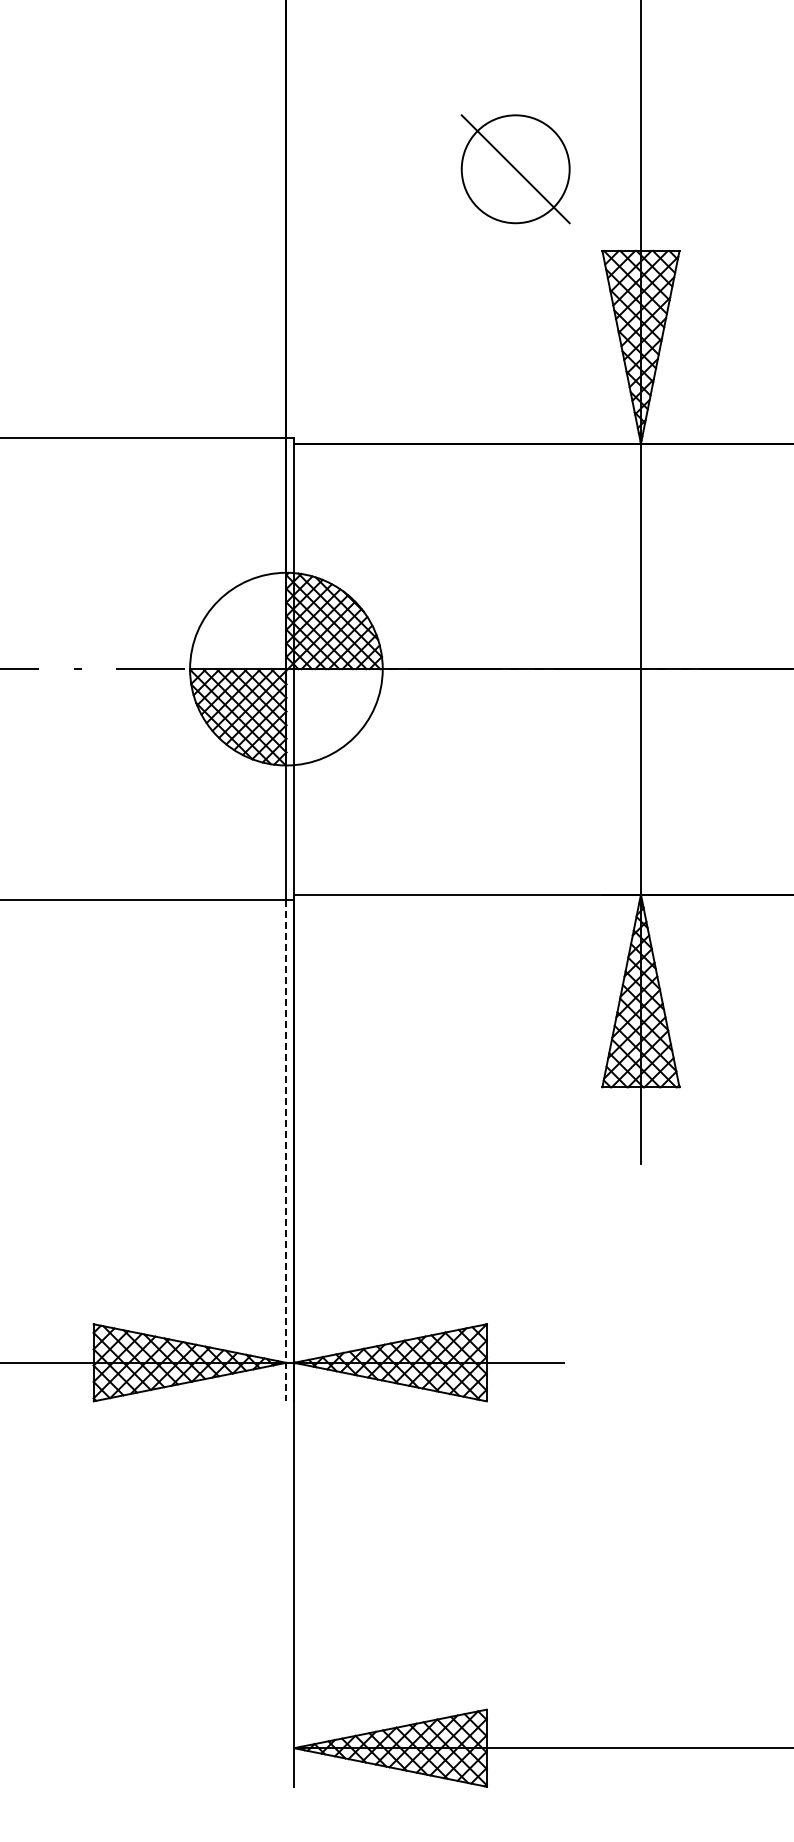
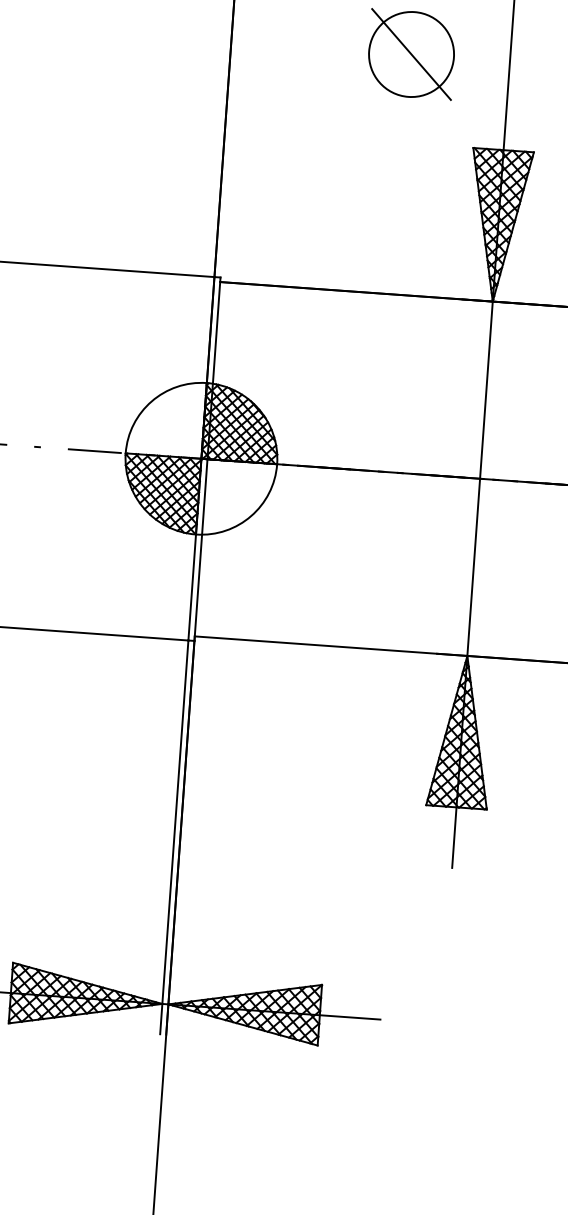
part: (515, 169) -> (411, 54), moved
line: (286, 1151) -> (174, 837), dashed -> solid

